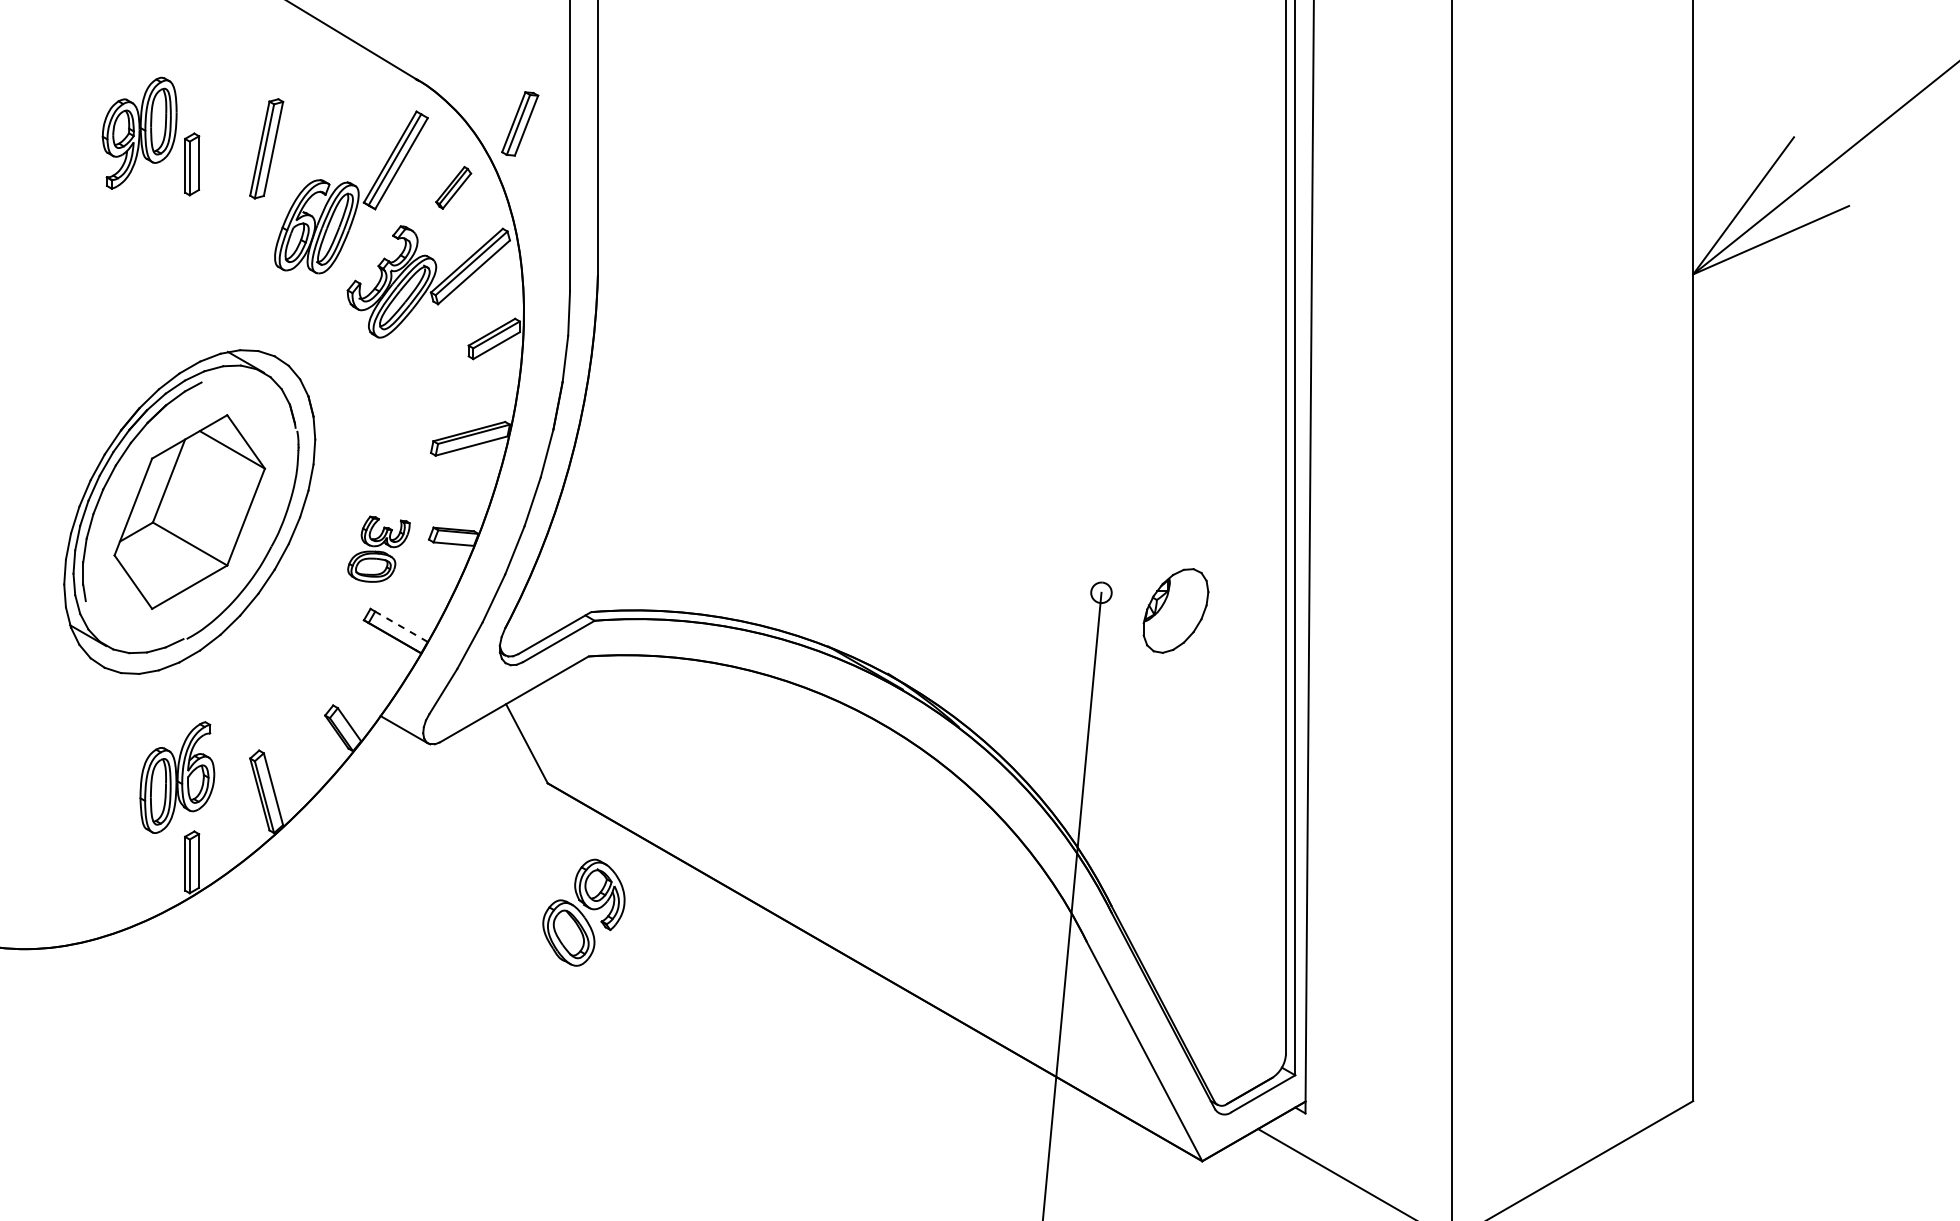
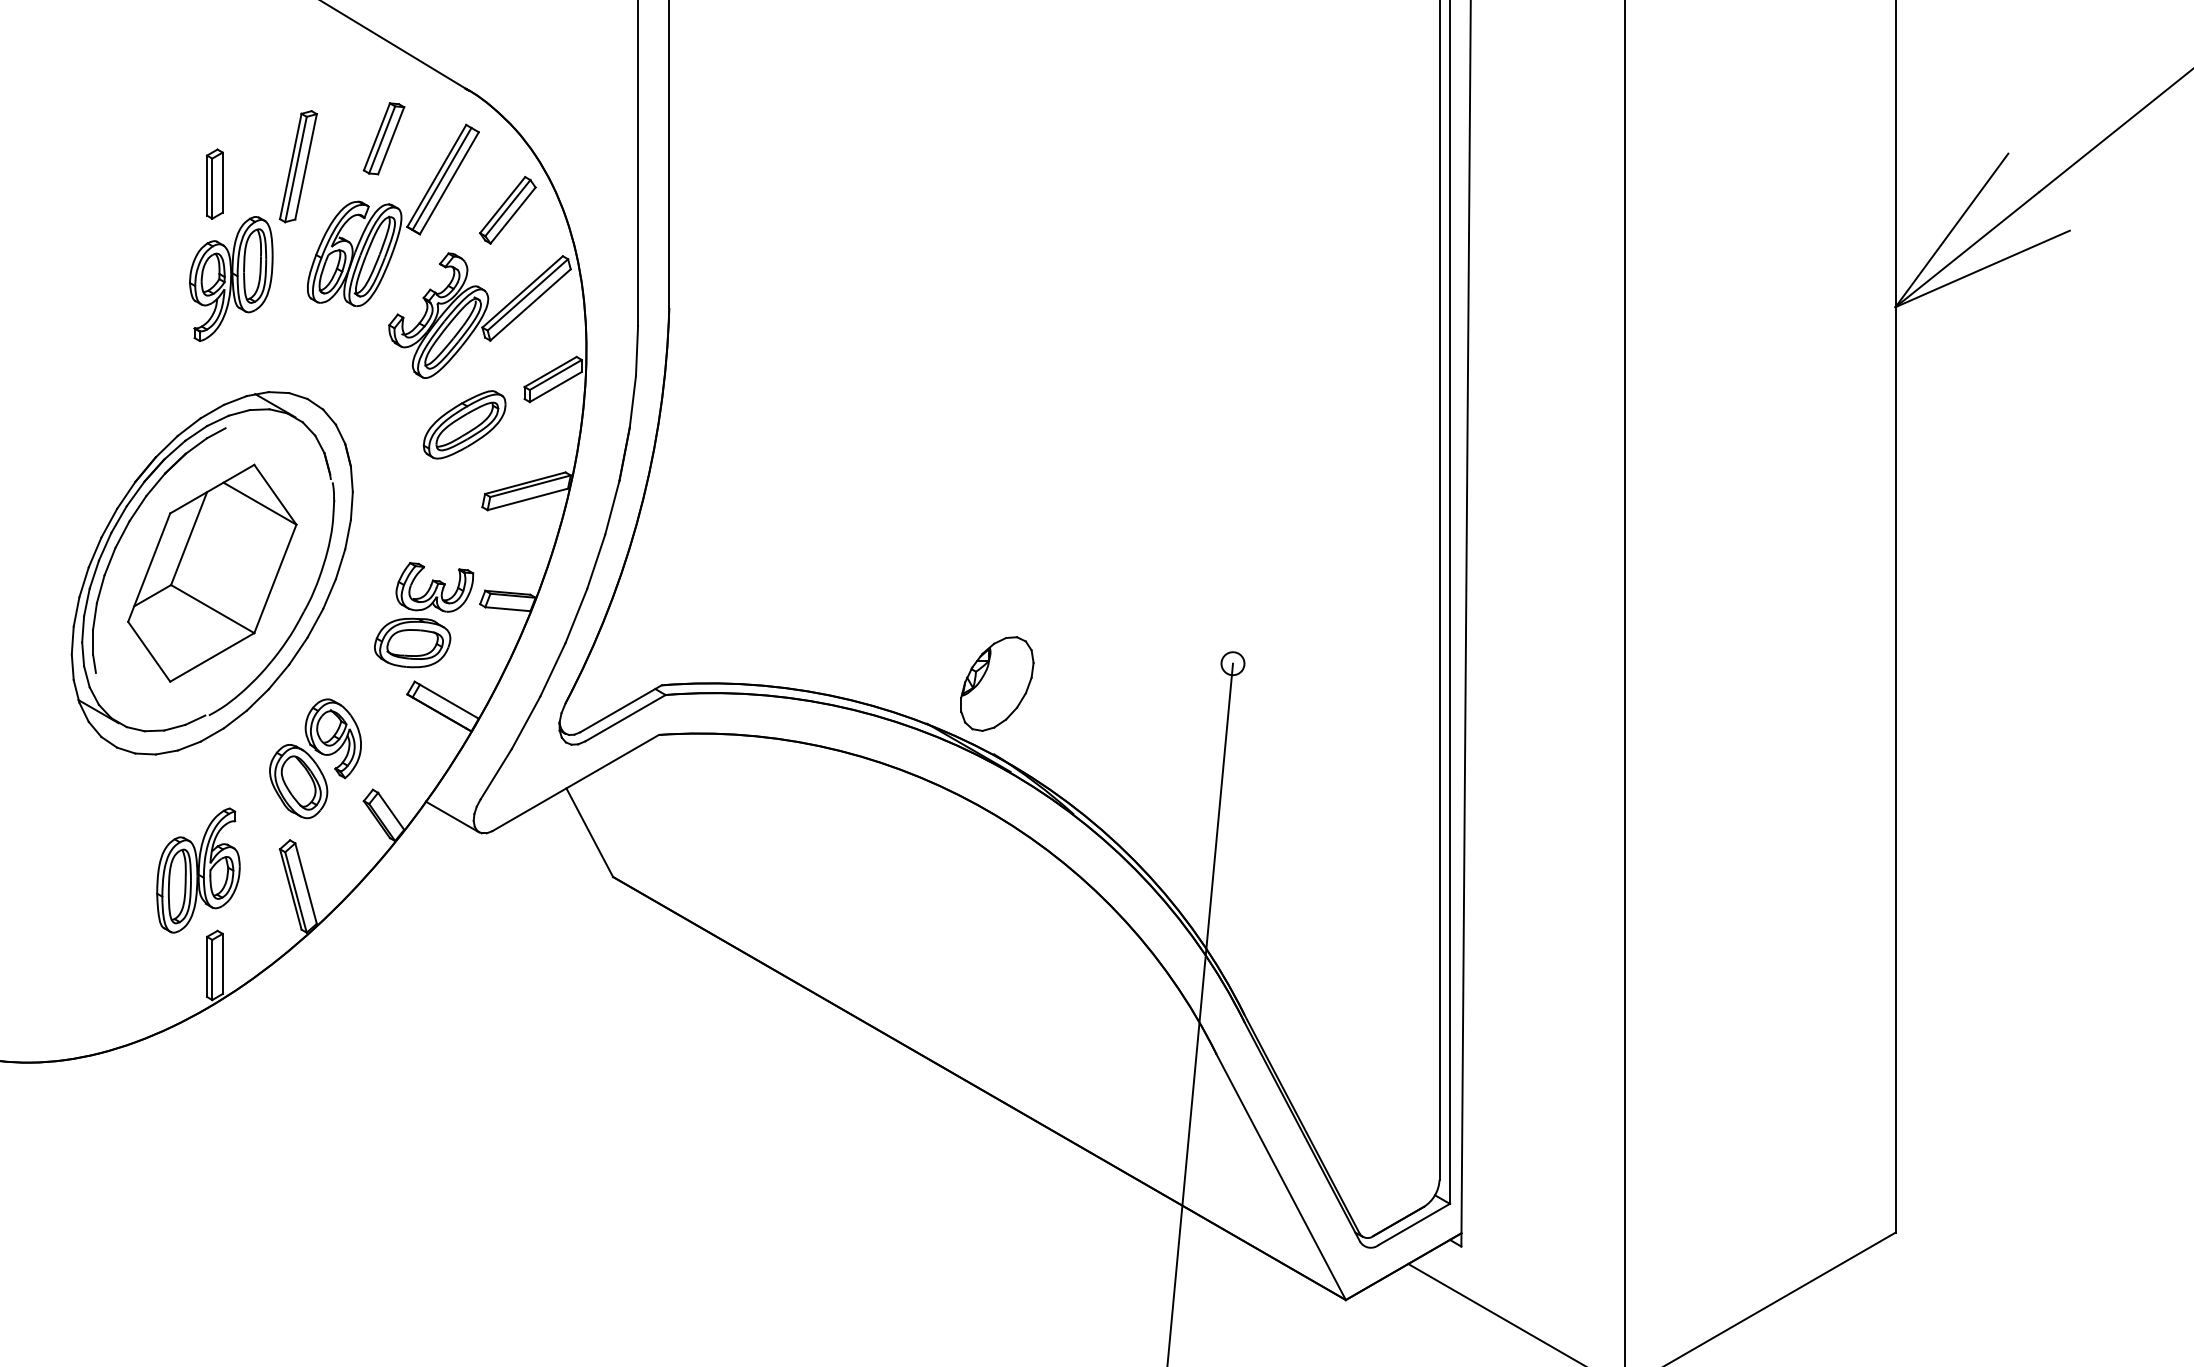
part: (520, 123) -> (384, 138), moved
part: (139, 132) -> (231, 278), moved
part: (453, 187) -> (507, 209), size x1.43
part: (414, 379) -> (463, 424), added
part: (378, 548) -> (423, 614), size x1.43
part: (1175, 610) -> (996, 683), moved
line: (401, 626) -> (449, 701), dashed -> solid
part: (583, 912) -> (315, 758), moved

